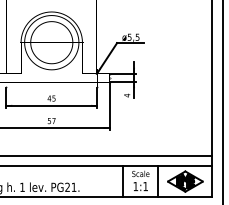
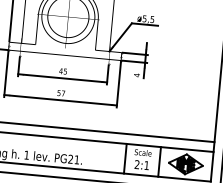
text: (135, 185) -> (136, 163), 1:1 -> 2:1

